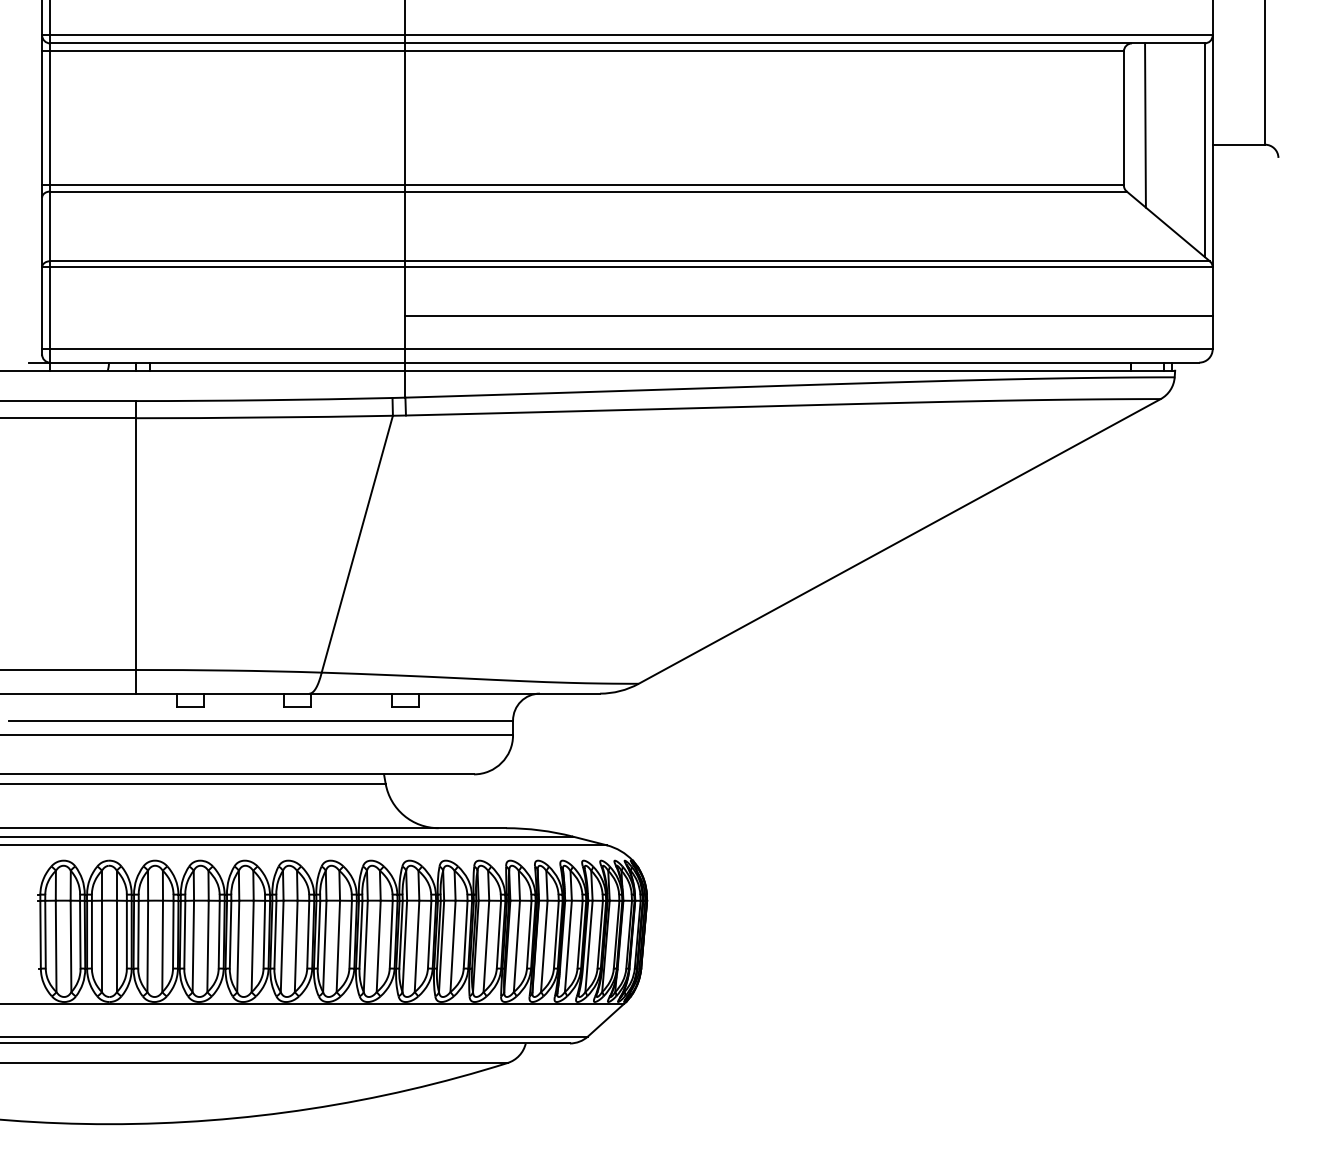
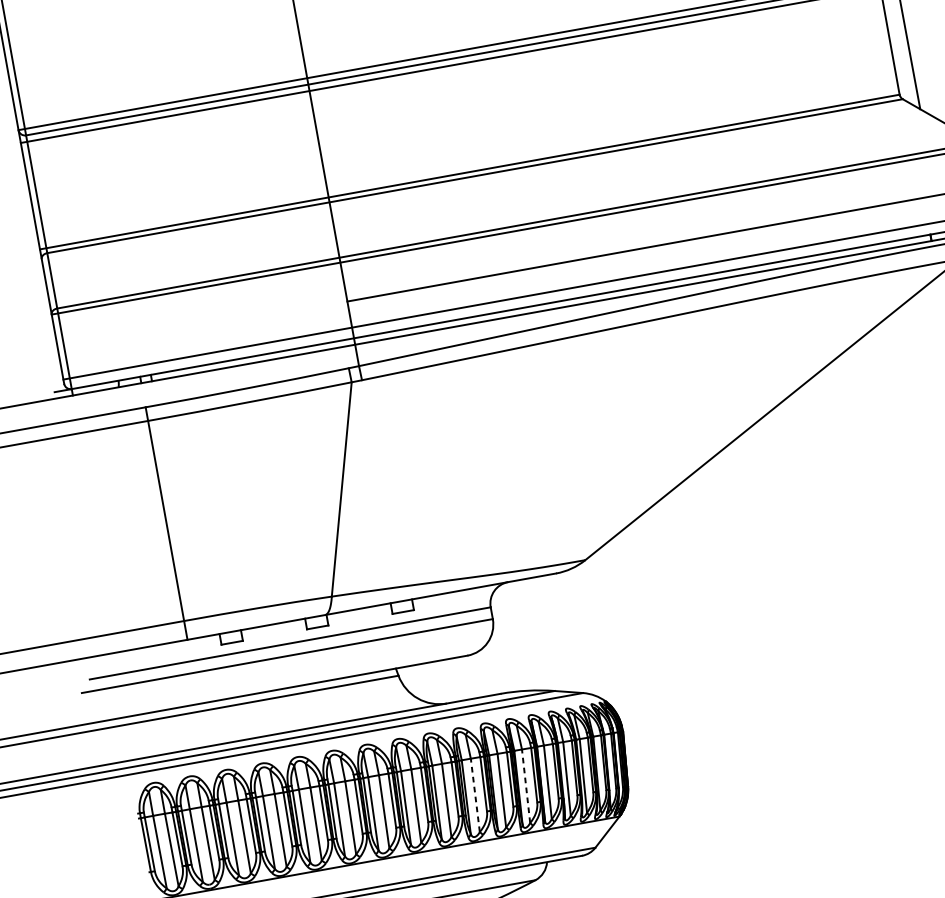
line: (453, 946) -> (475, 795), solid -> dashed
line: (516, 946) -> (525, 786), solid -> dashed

